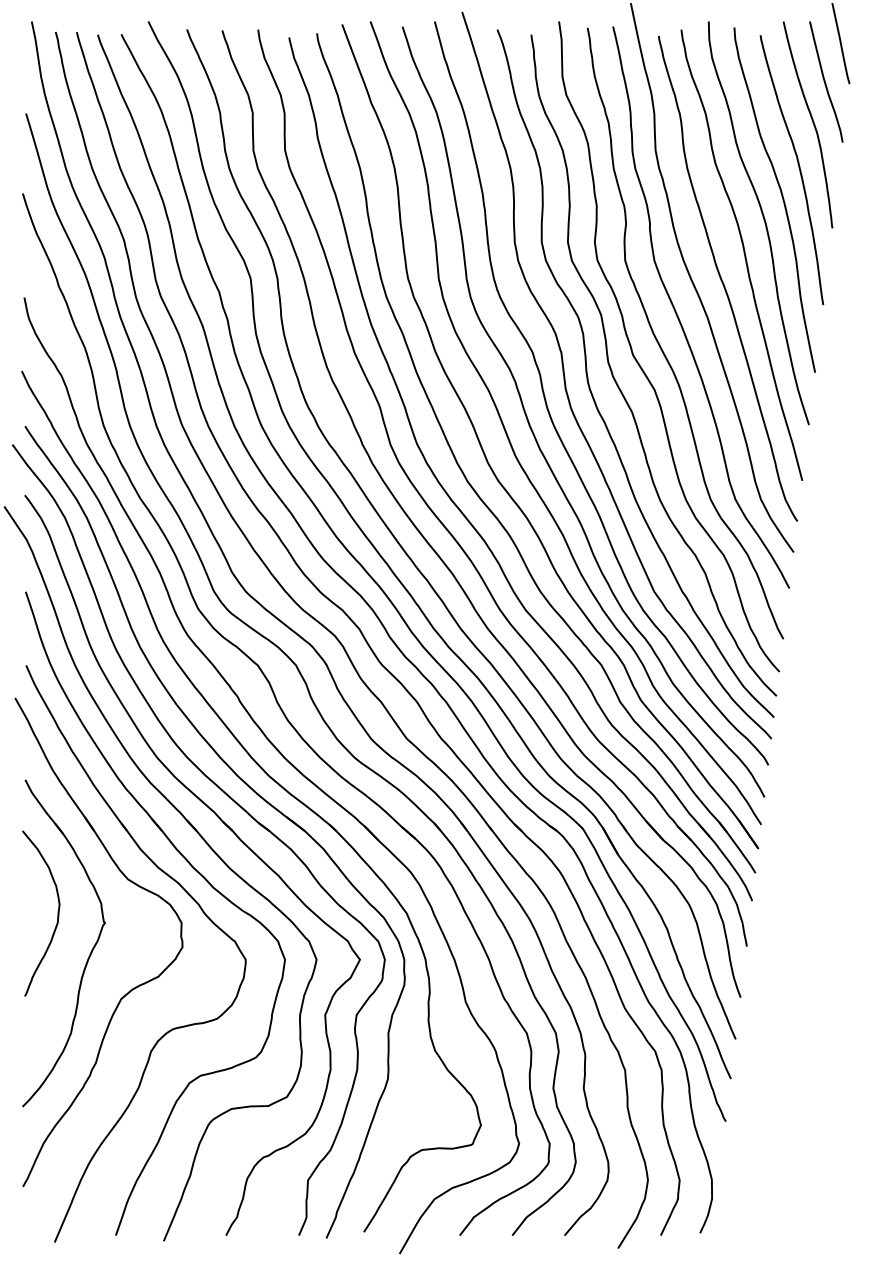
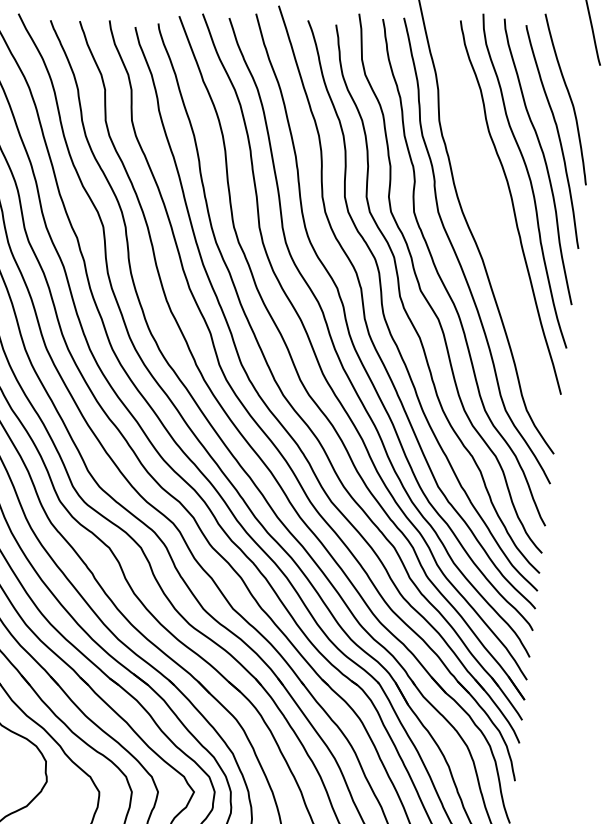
curve: (825, 81) -> (580, 63), removed
curve: (723, 281) -> (495, 229), removed

